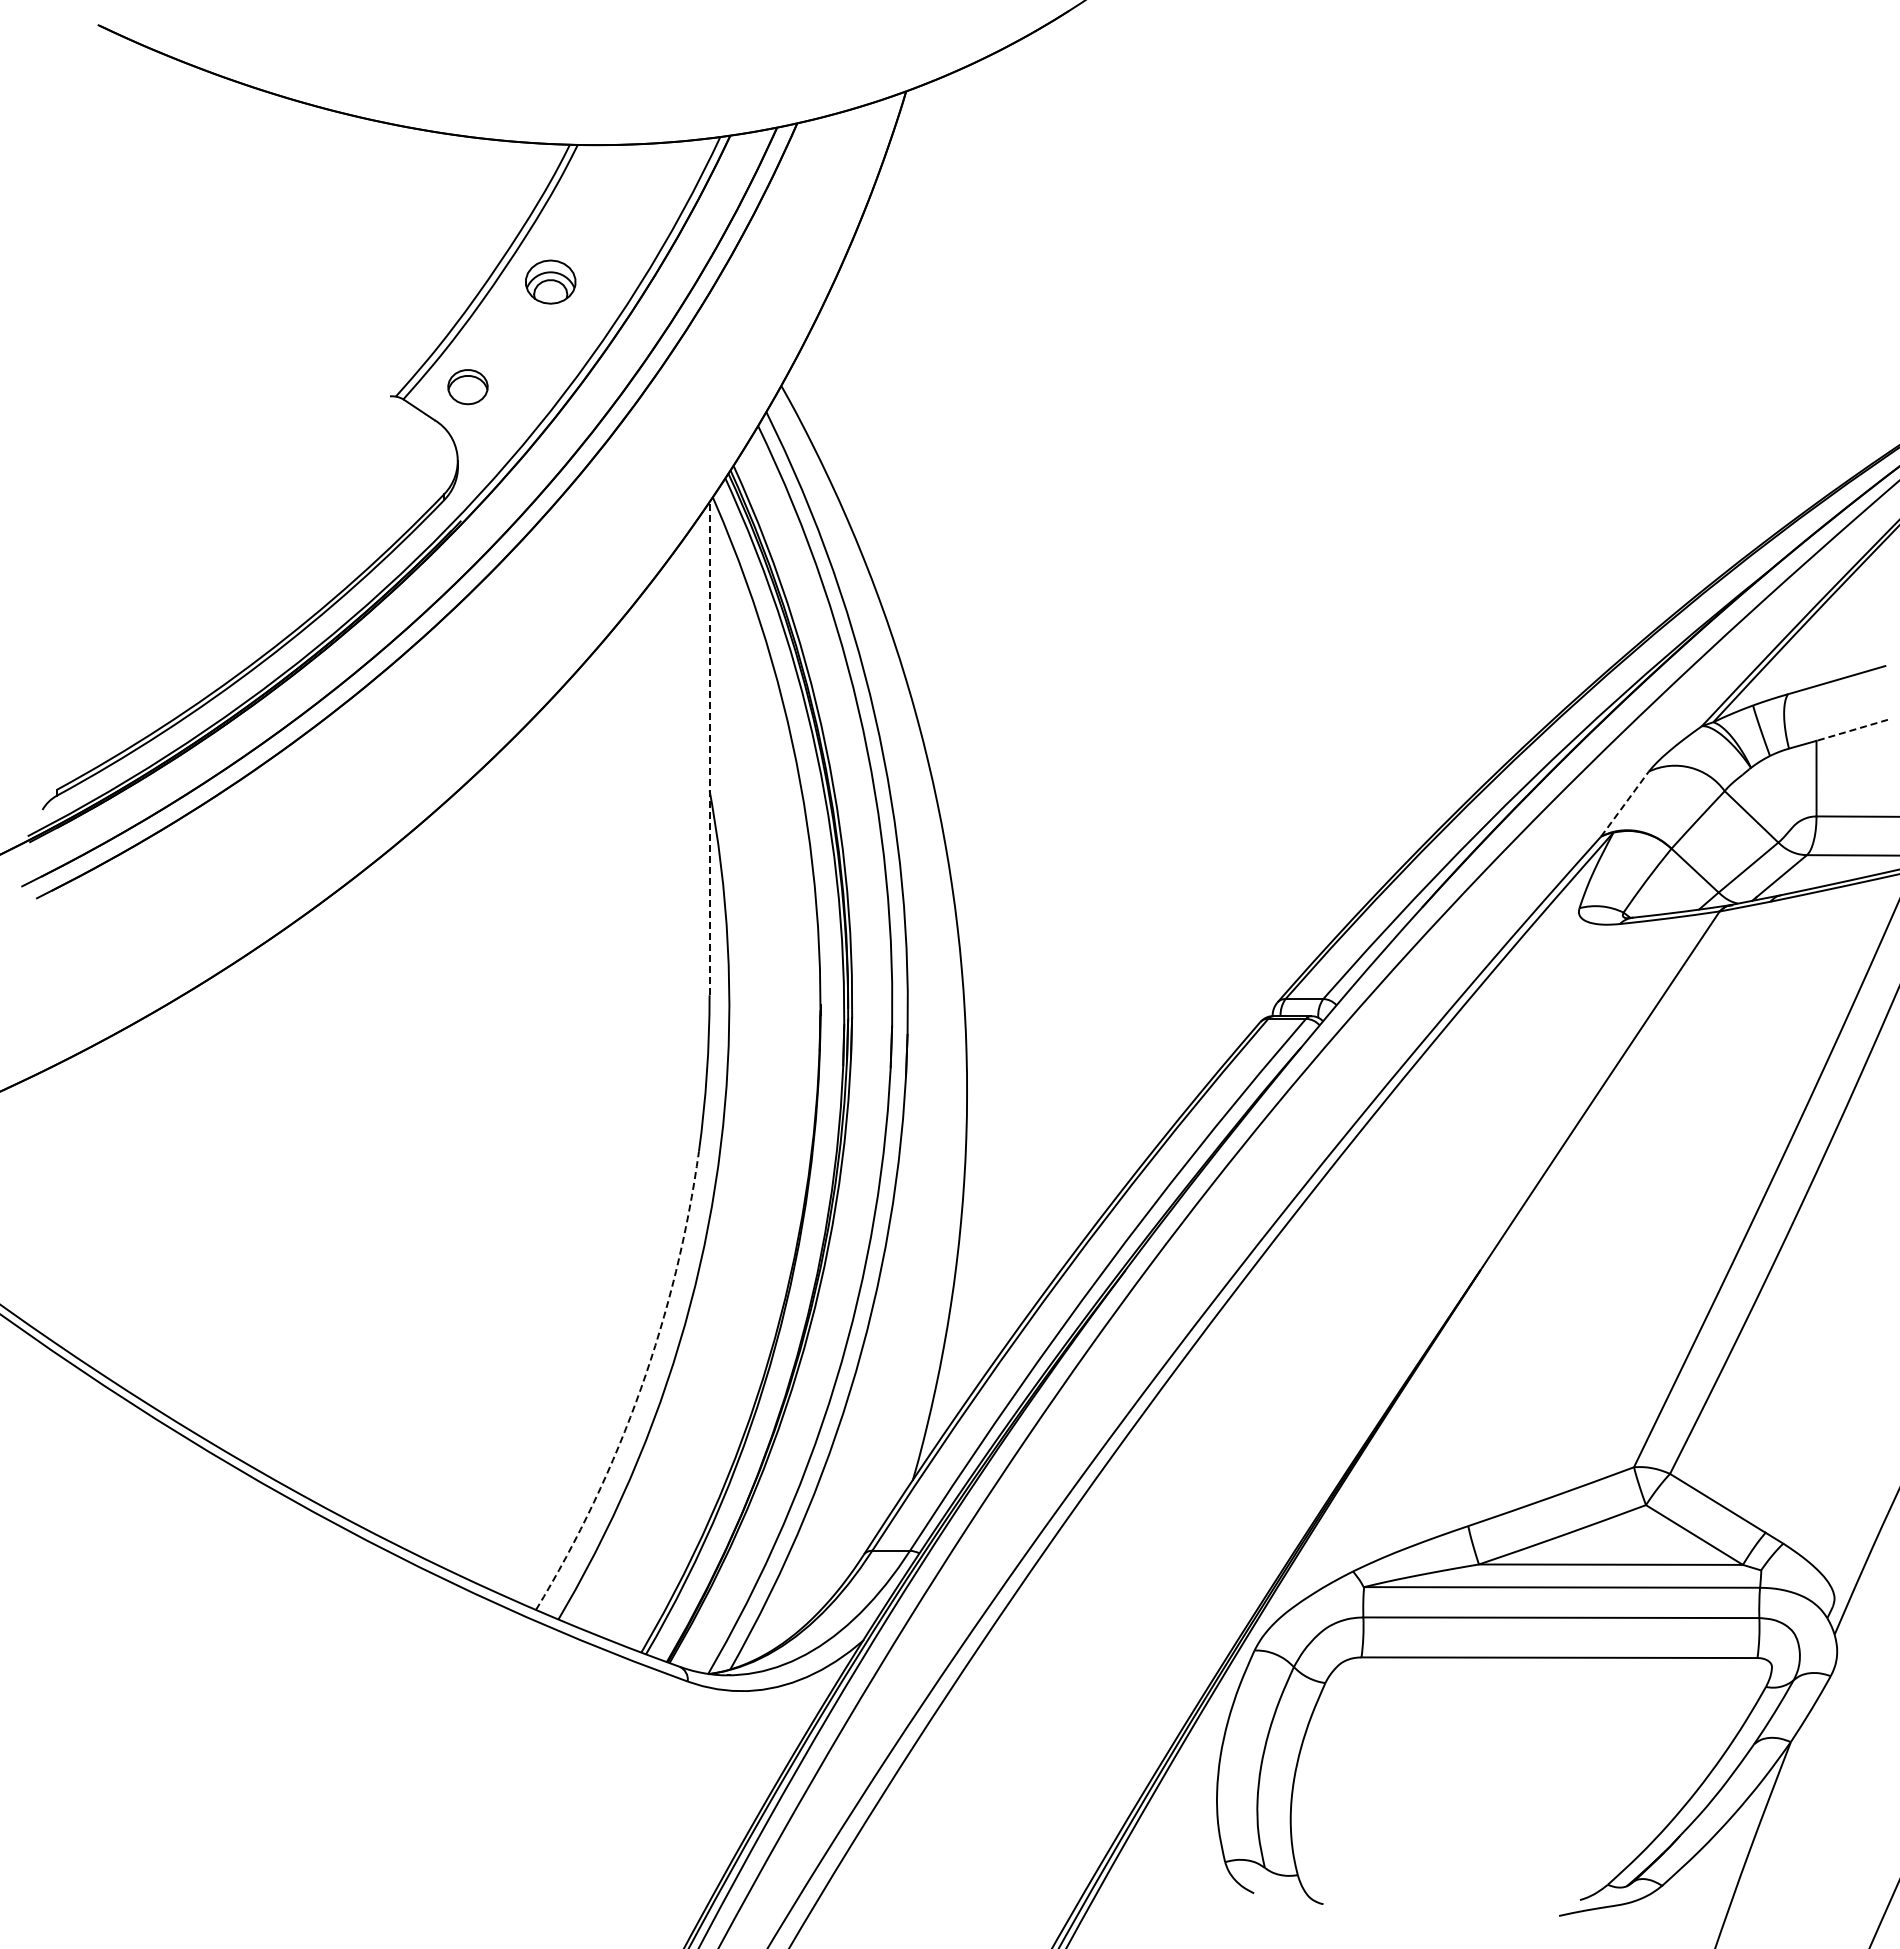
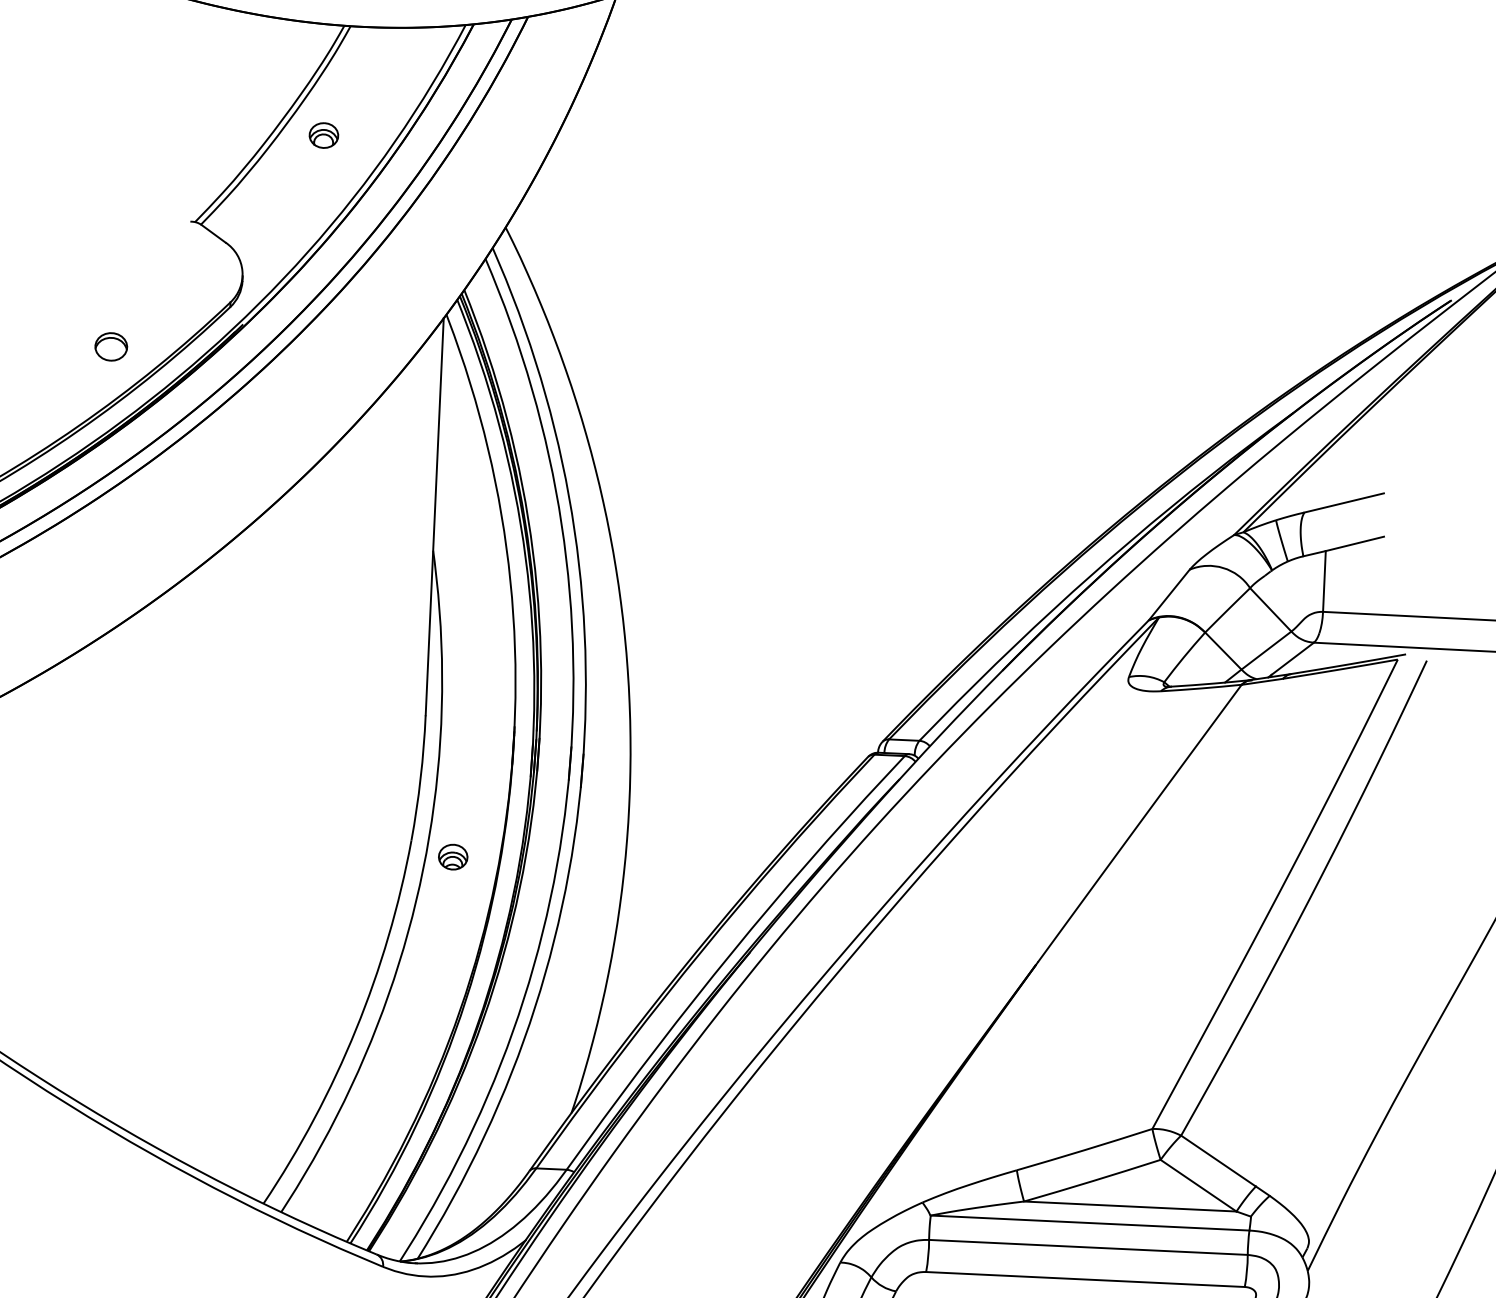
part: (550, 281) -> (323, 135), size x0.71
part: (467, 387) -> (110, 347), moved
line: (1851, 730) -> (1354, 543), dashed -> solid
line: (709, 748) -> (434, 516), dashed -> solid
line: (1625, 803) -> (1169, 594), dashed -> solid
part: (751, 1169) -> (453, 857), added
arc: (640, 1388) -> (355, 1029), dashed -> solid

